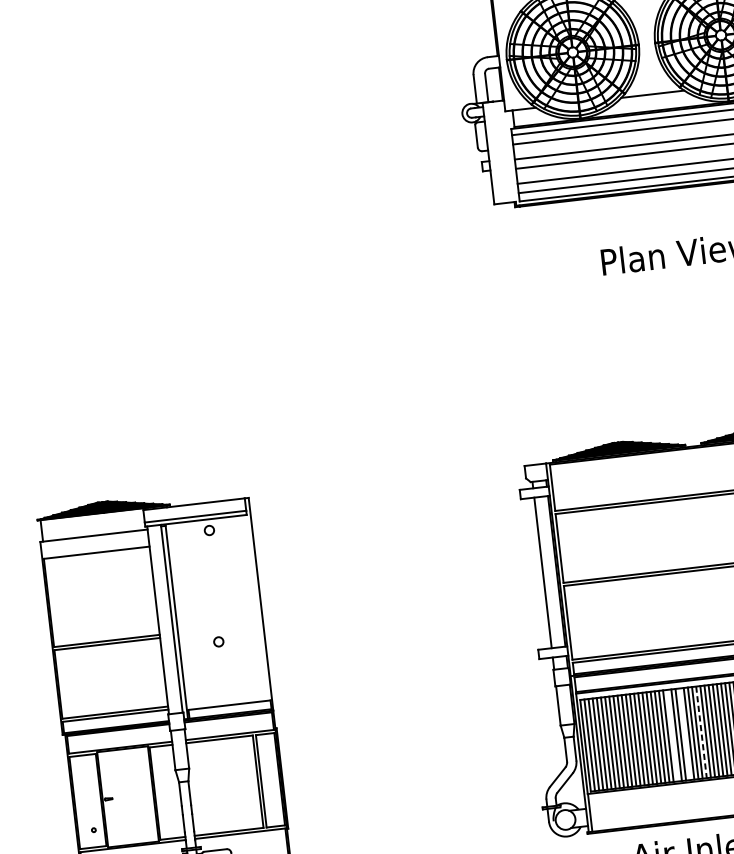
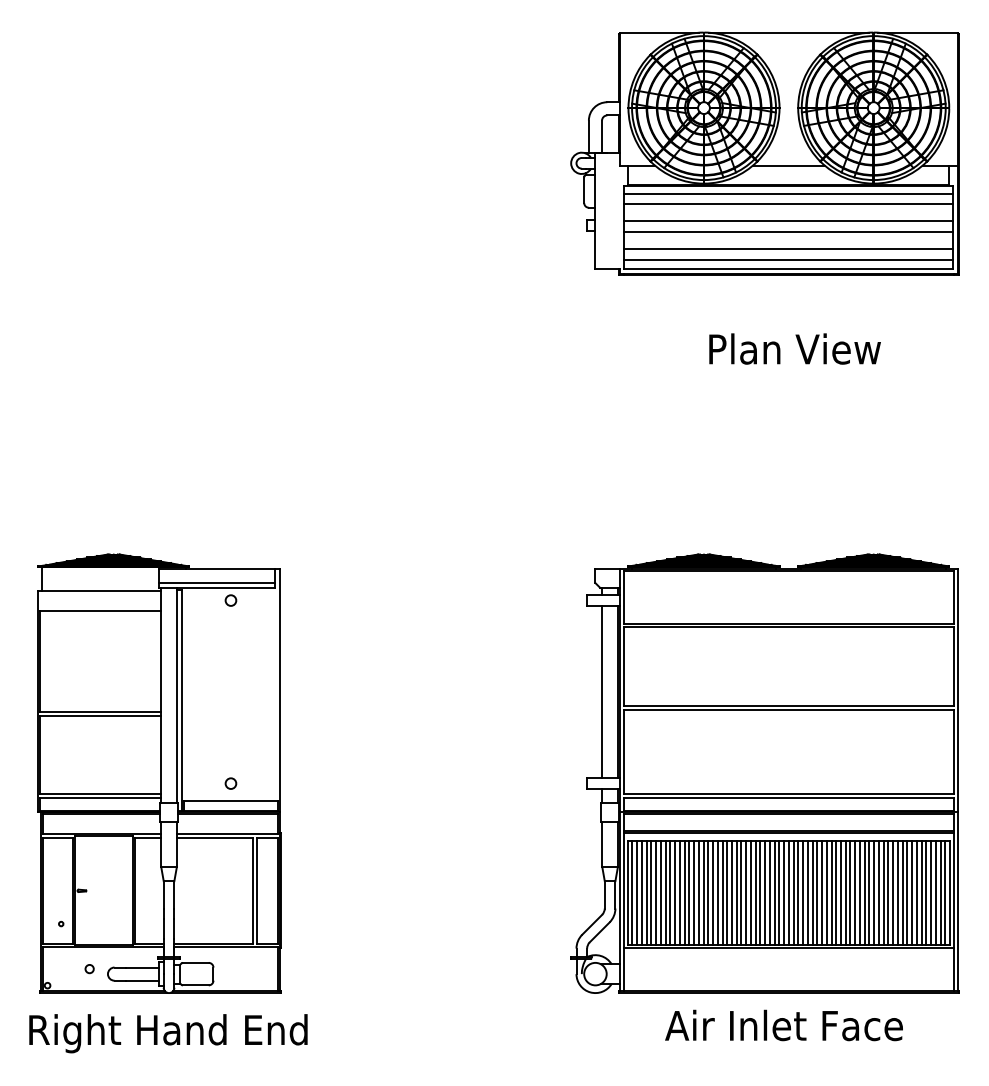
circle: (218, 641) -> (230, 783), moved
line: (701, 732) -> (760, 893), dashed -> solid
line: (684, 733) -> (741, 892), added
line: (672, 735) -> (727, 892), added

